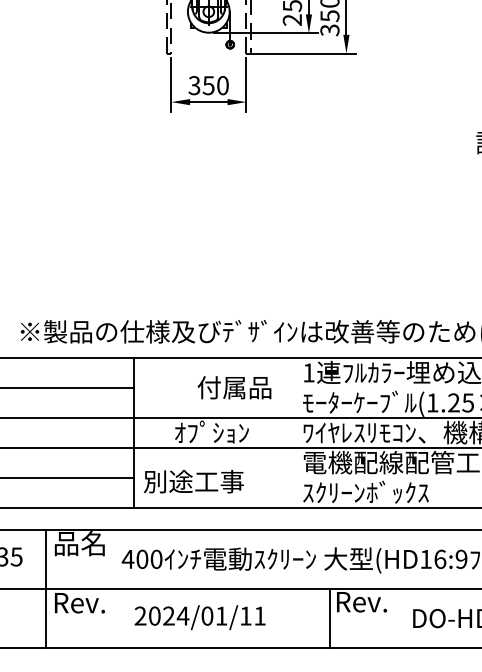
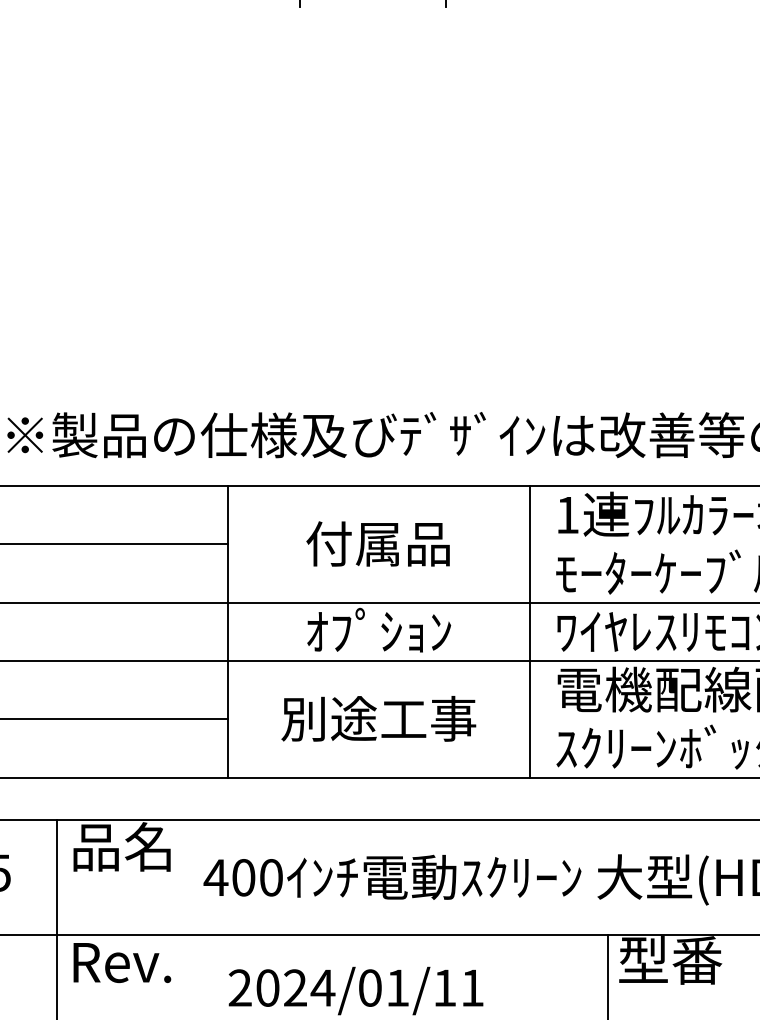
text: (234, 387) -> (378, 543), moved
line: (289, 432) -> (529, 631), added
text: (193, 481) -> (378, 718), moved
text: (361, 602) -> (669, 961), Rev. -> 型番

